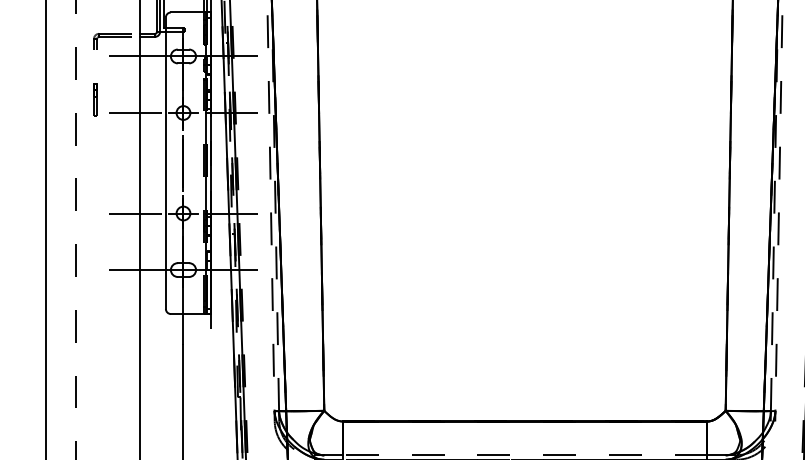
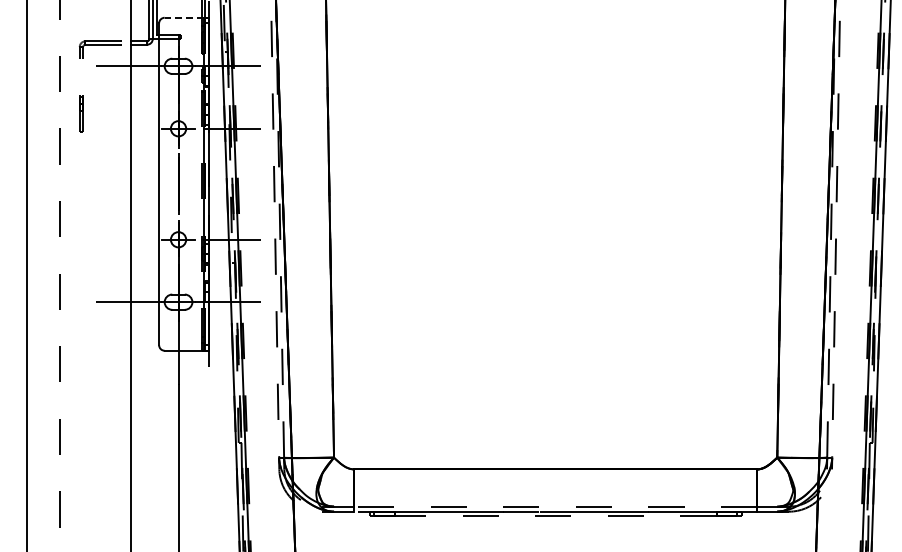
line: (187, 12) -> (183, 17), solid -> dashed
line: (135, 112) -> (125, 128), removed
line: (135, 213) -> (125, 239), removed

